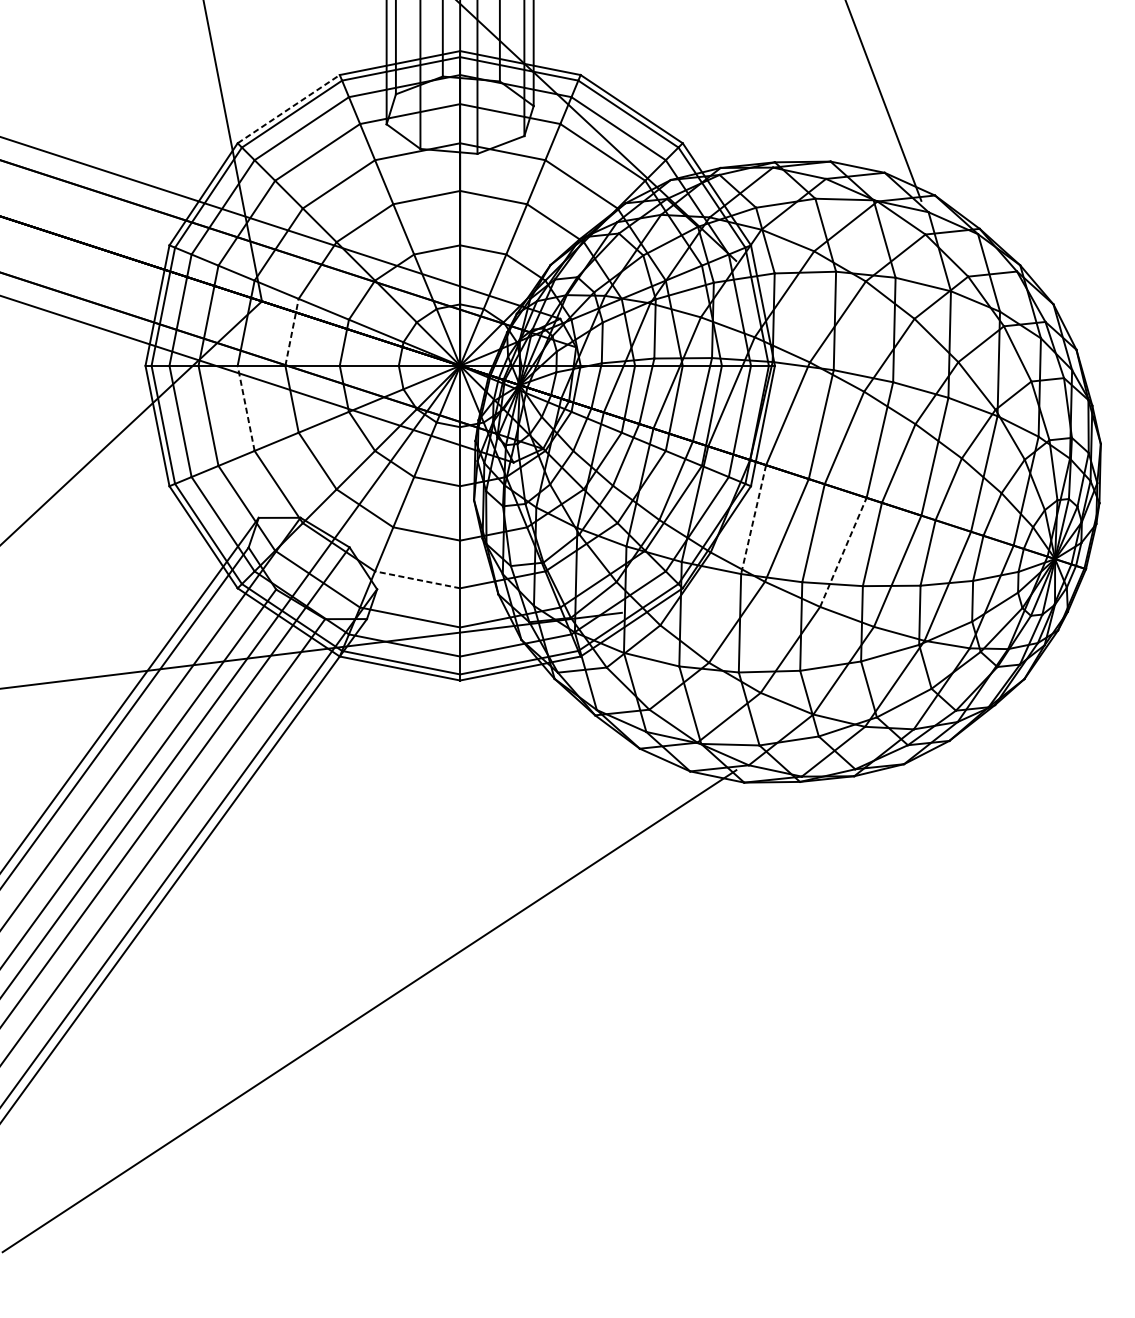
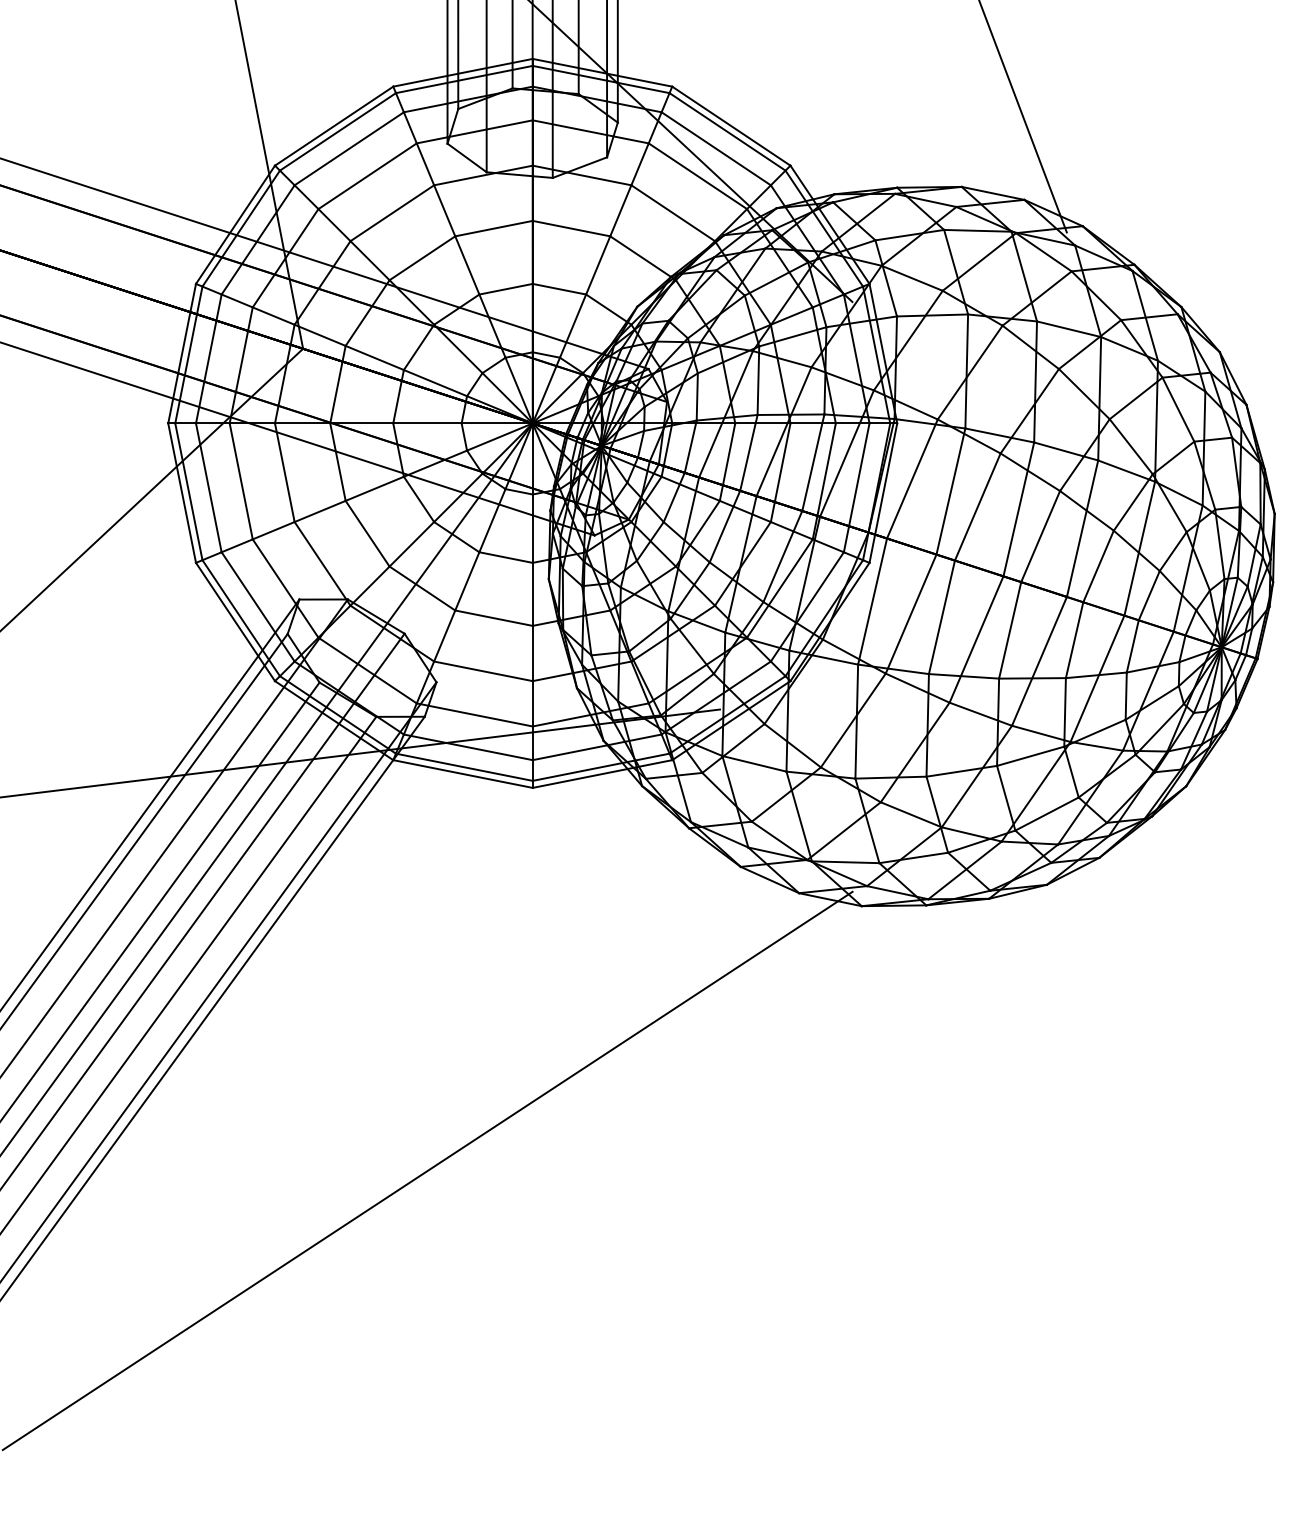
line: (289, 108) -> (334, 125), dashed -> solid
line: (291, 332) -> (337, 384), dashed -> solid
line: (245, 408) -> (284, 472), dashed -> solid
line: (753, 519) -> (872, 601), dashed -> solid
line: (843, 552) -> (976, 639), dashed -> solid
line: (416, 579) -> (482, 671), dashed -> solid

